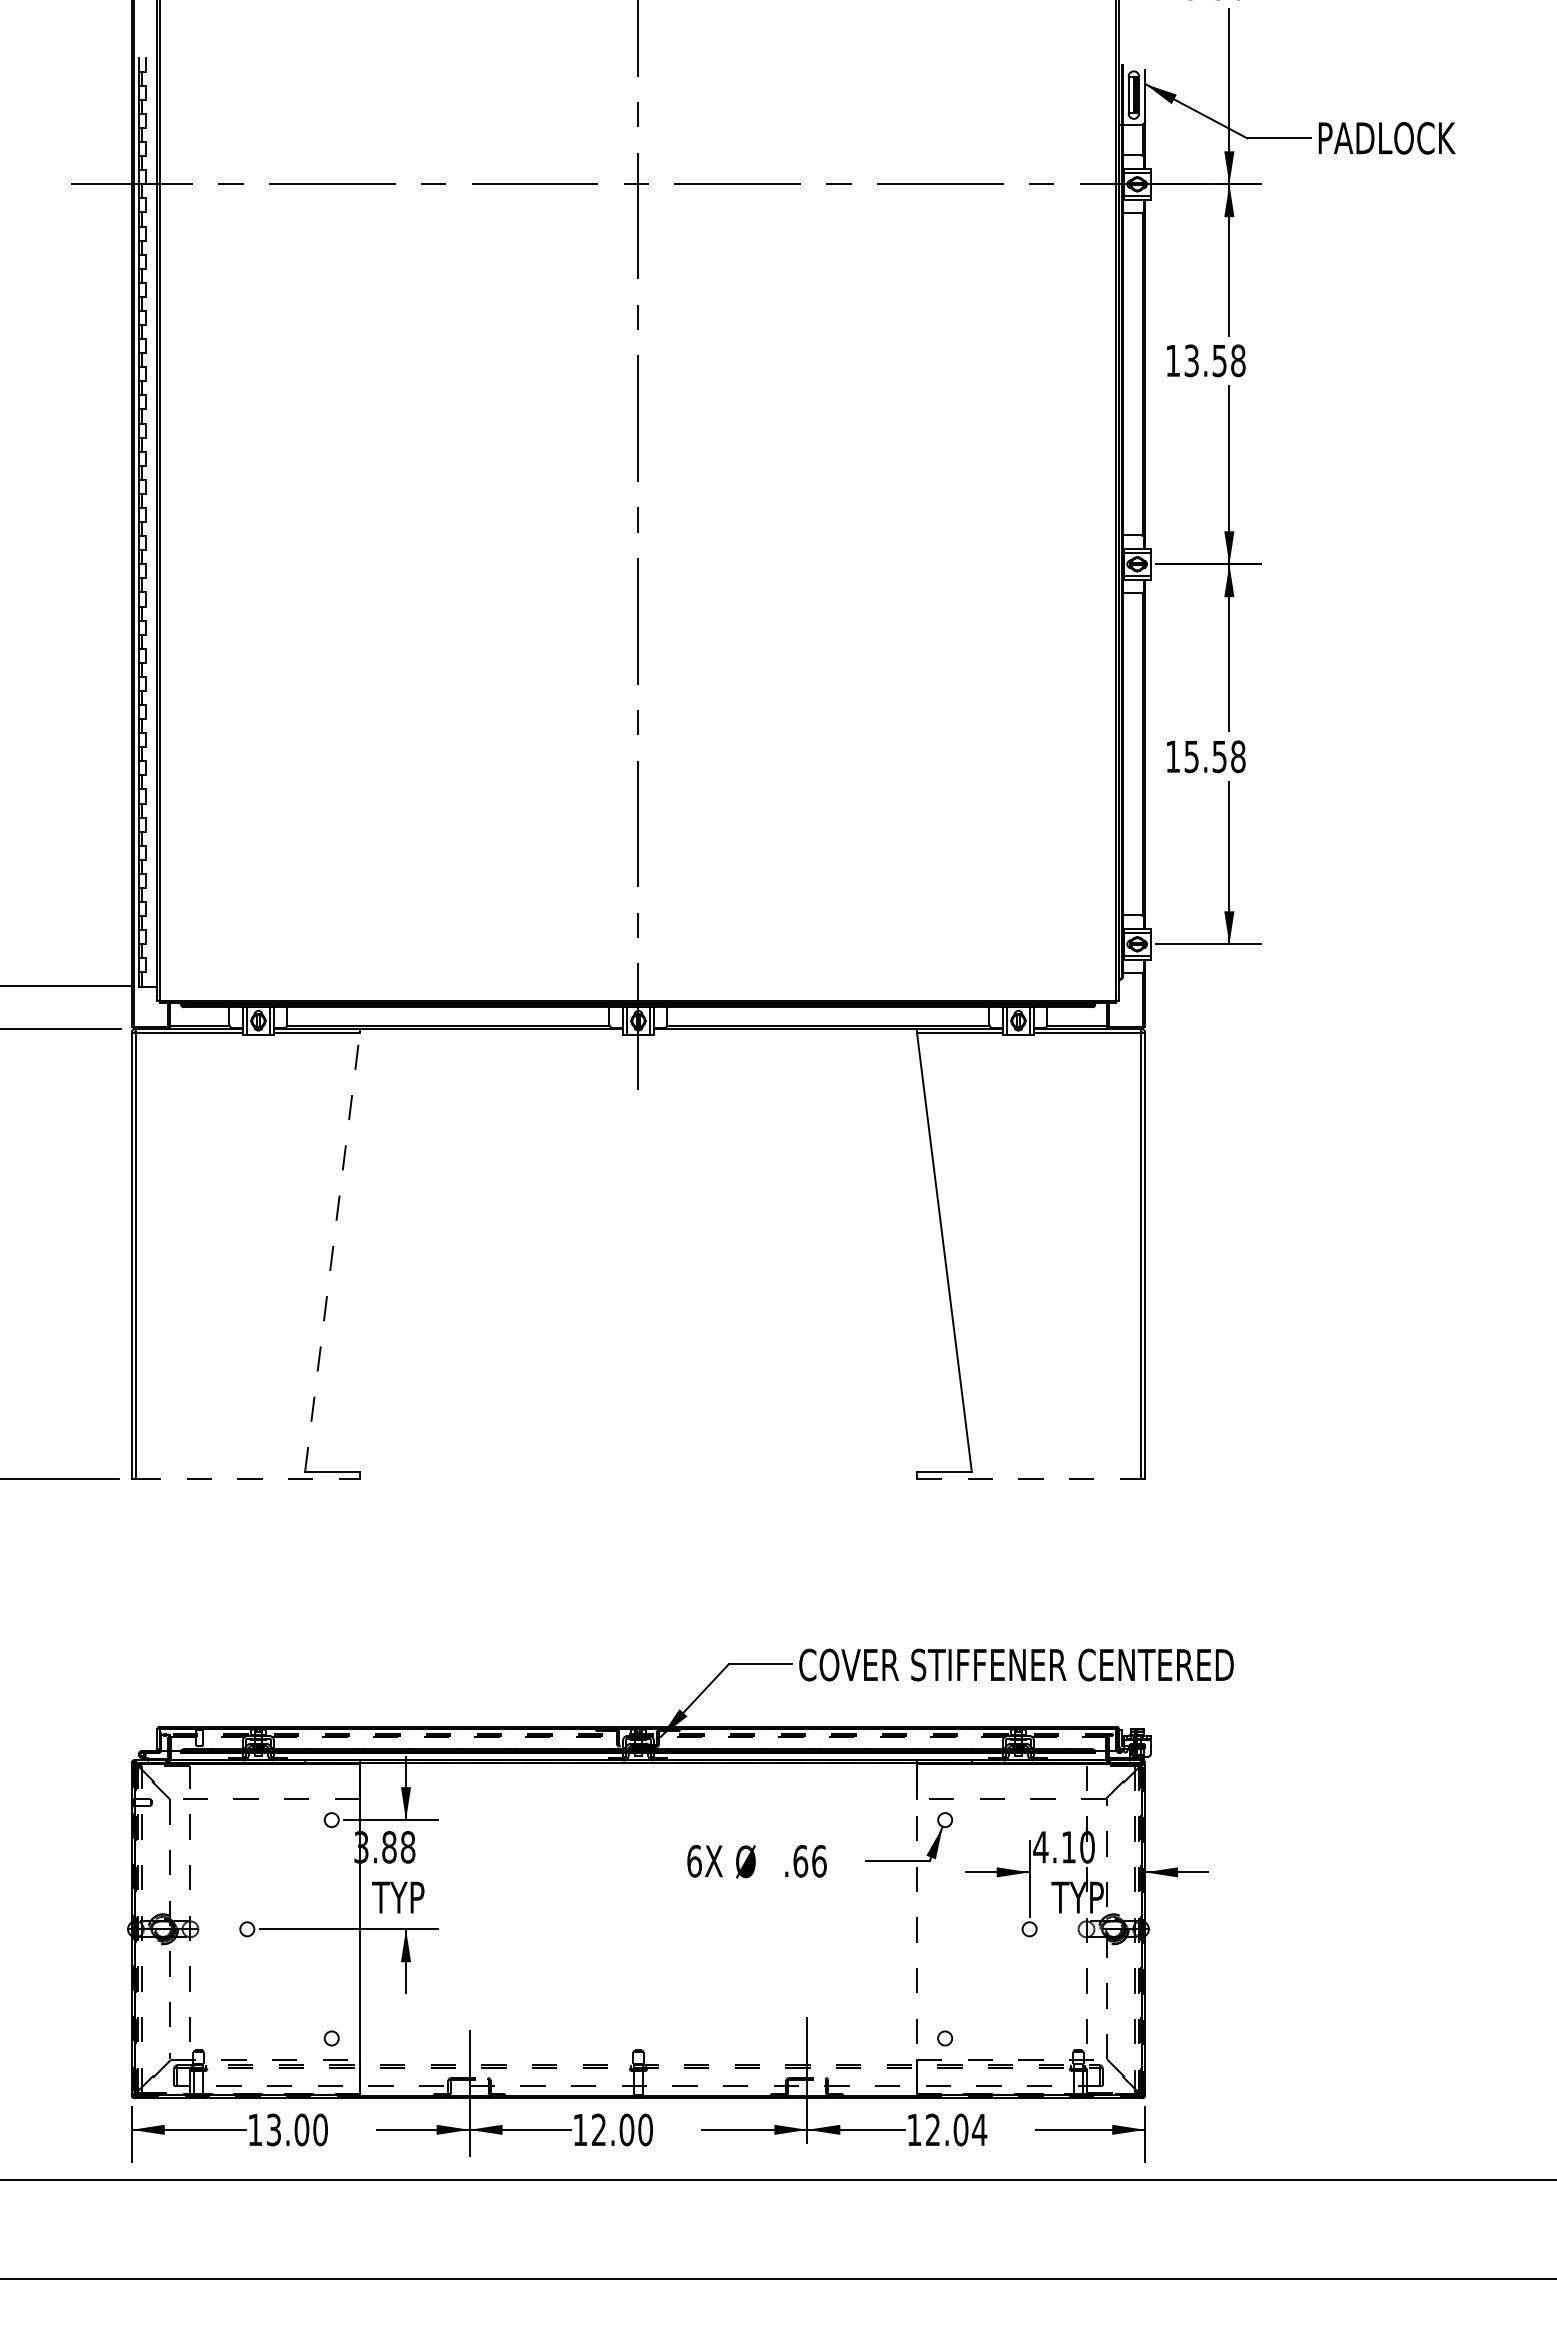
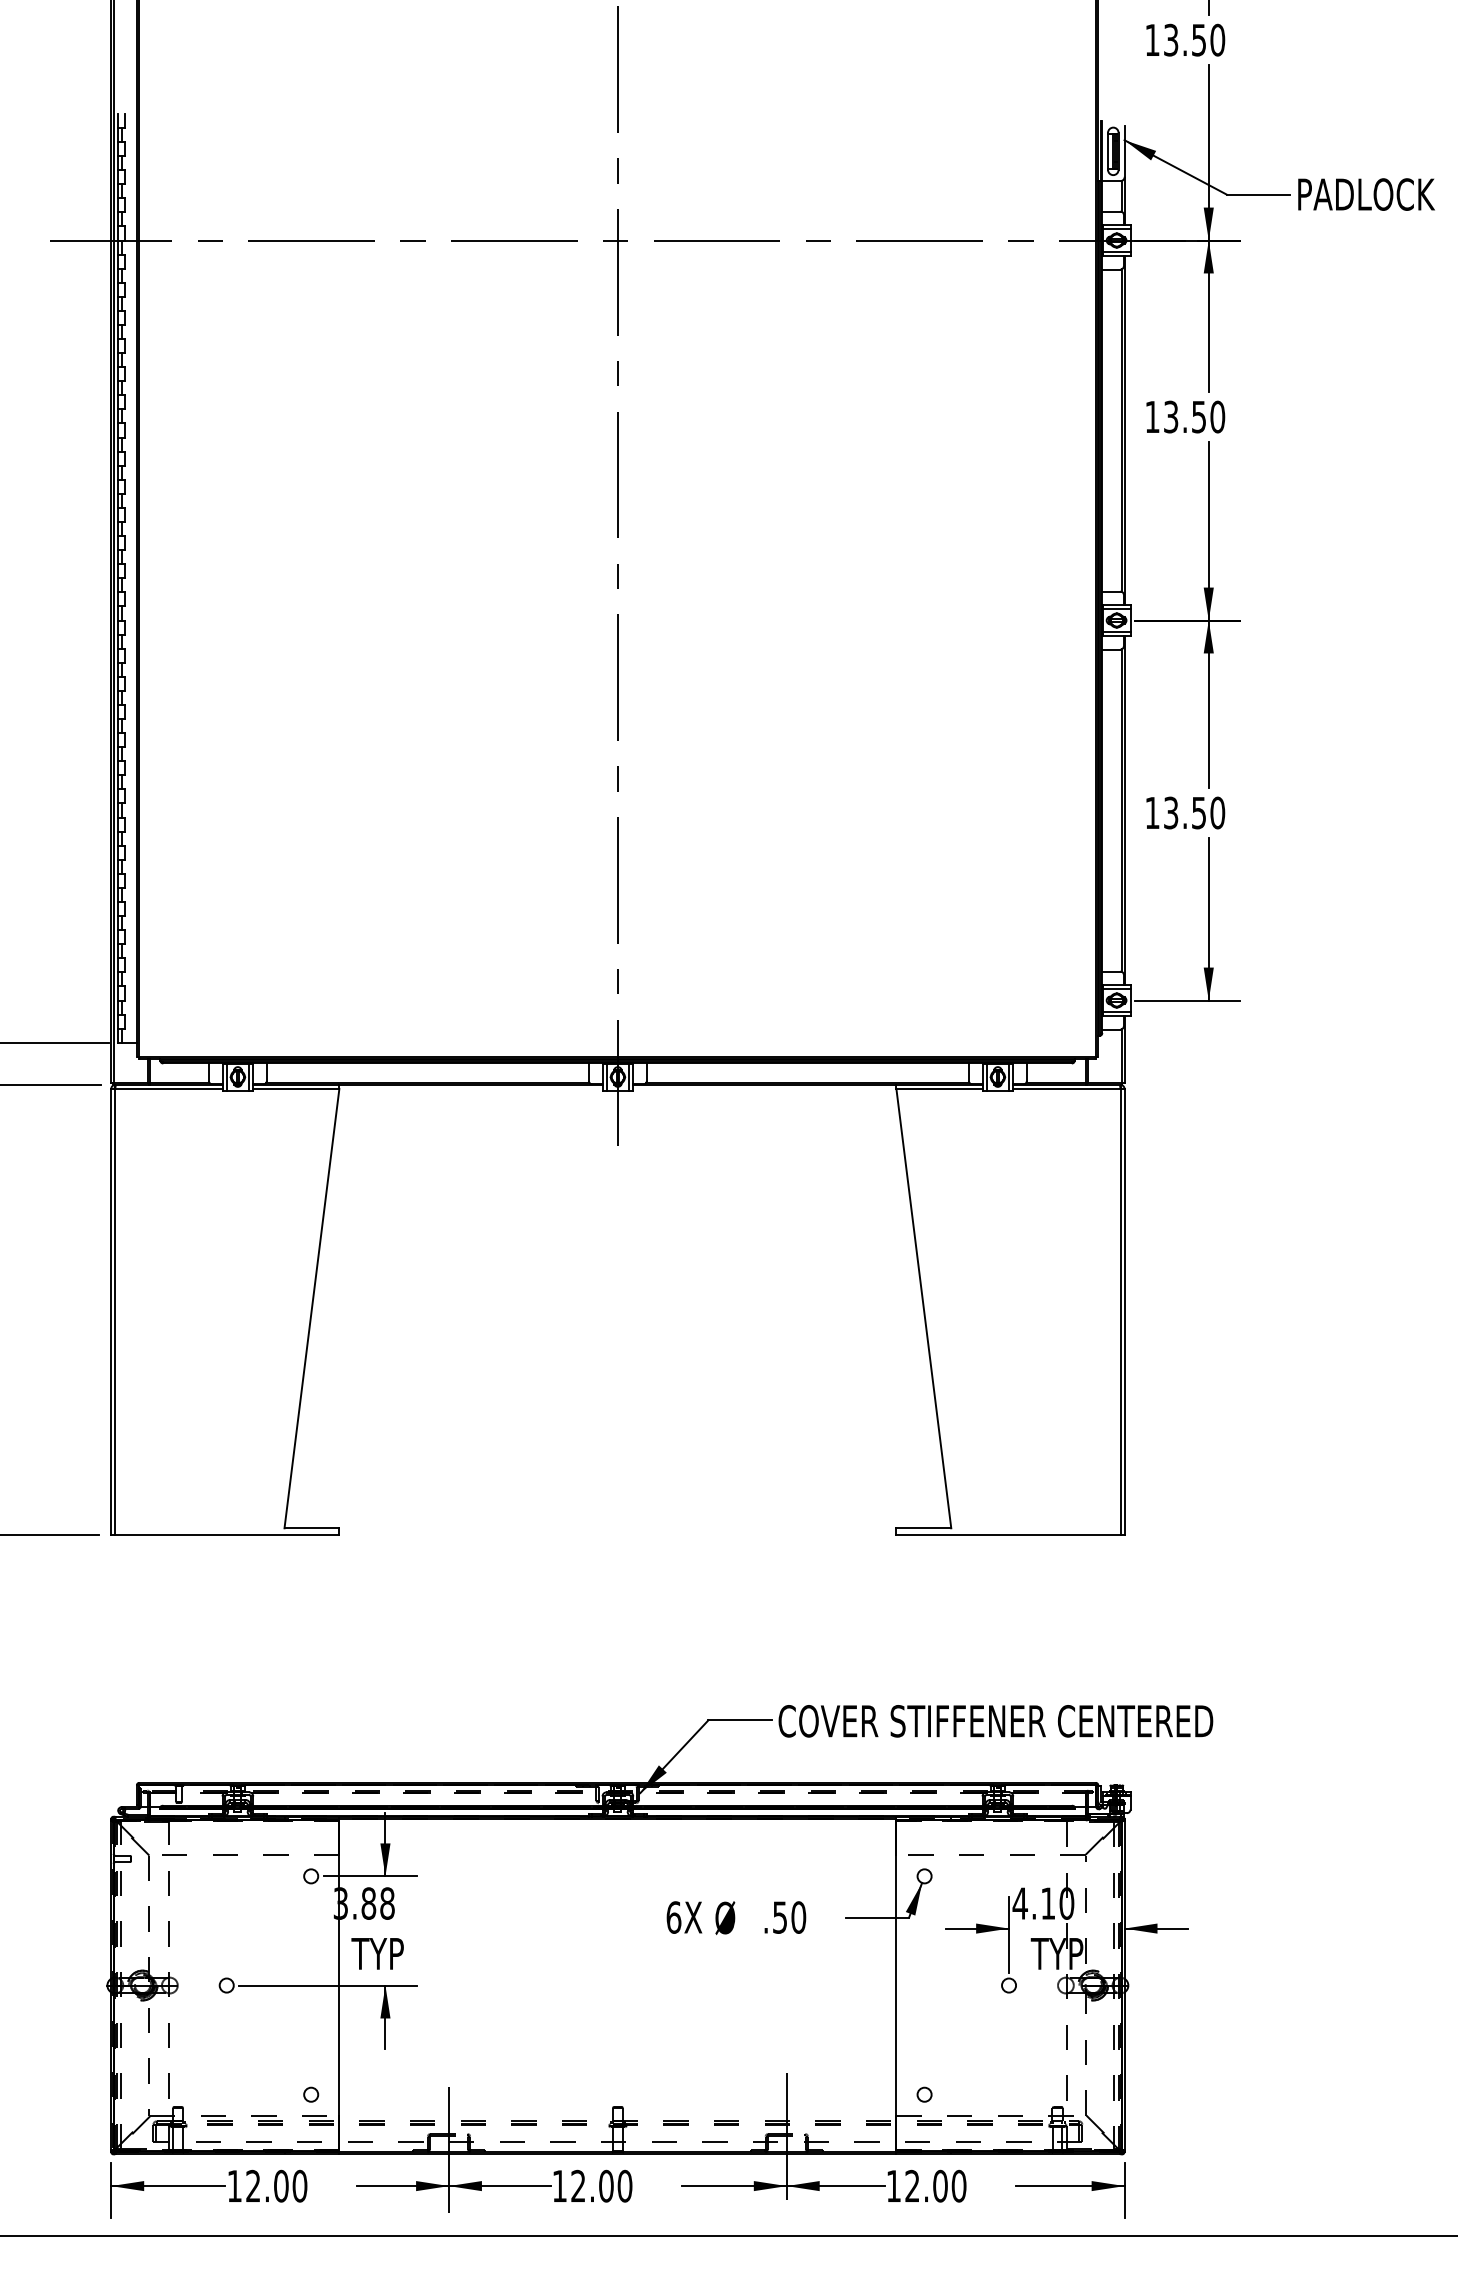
text: (1238, 360) -> (1217, 416), 13.58 -> 13.50
text: (1215, 756) -> (1194, 812), 15.58 -> 13.50
line: (332, 1251) -> (311, 1307), dashed -> solid
line: (248, 1479) -> (227, 1535), dashed -> solid
line: (1029, 1479) -> (1008, 1535), dashed -> solid
text: (809, 1861) -> (788, 1917), .66 -> .50
line: (917, 1928) -> (896, 1984), dashed -> solid
text: (979, 2129) -> (958, 2185), 12.04 -> 12.00
text: (273, 2130) -> (252, 2186), 13.00 -> 12.00

